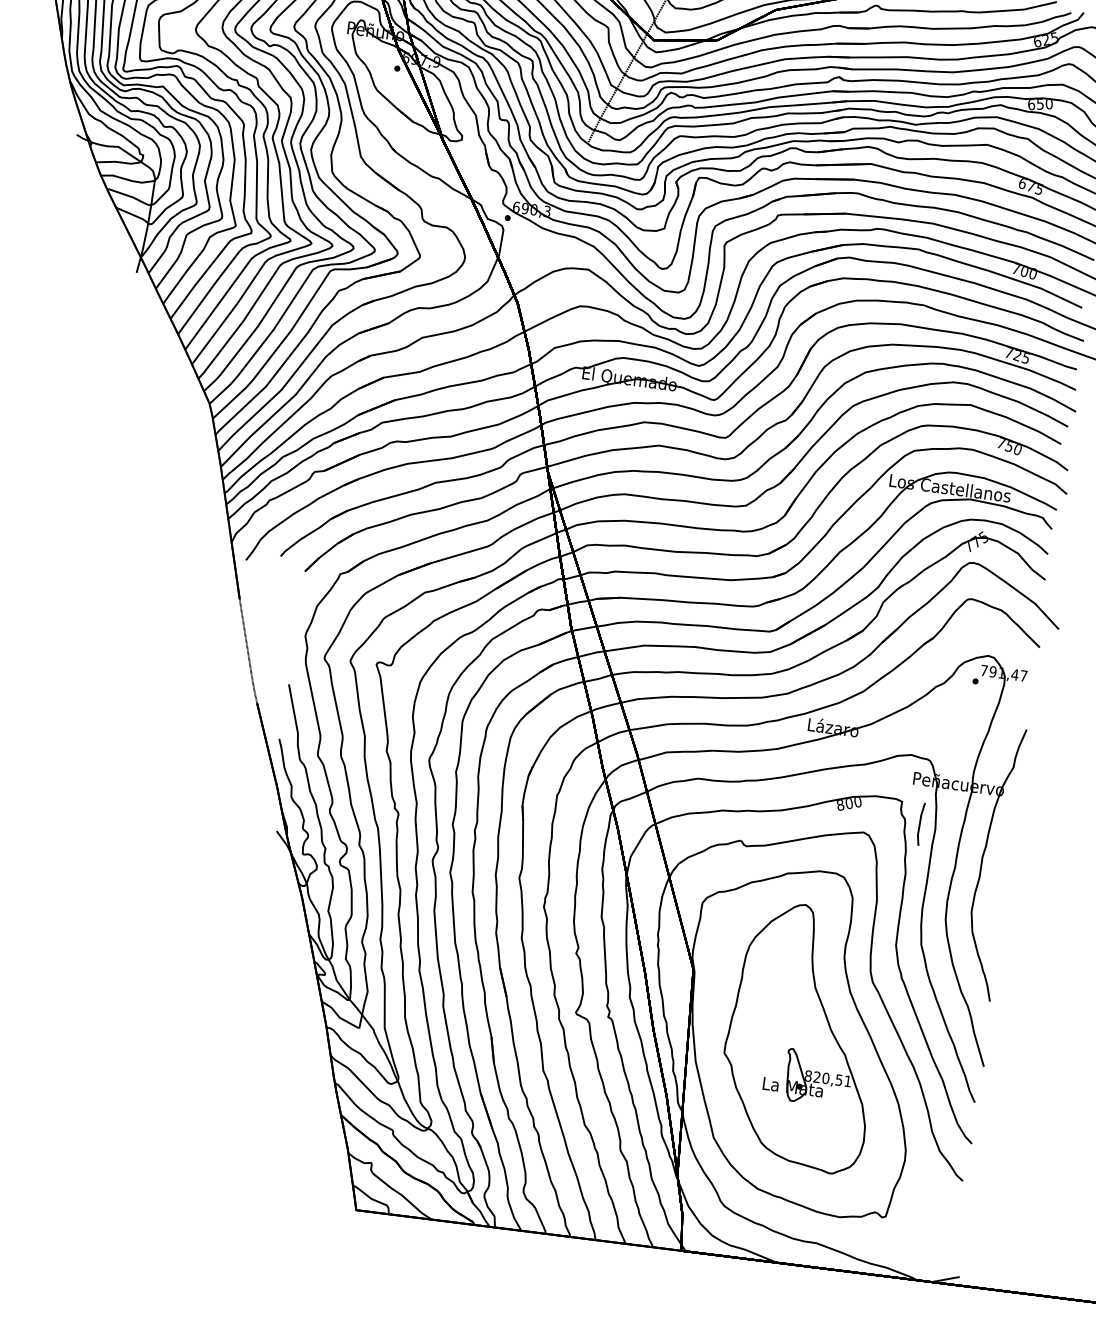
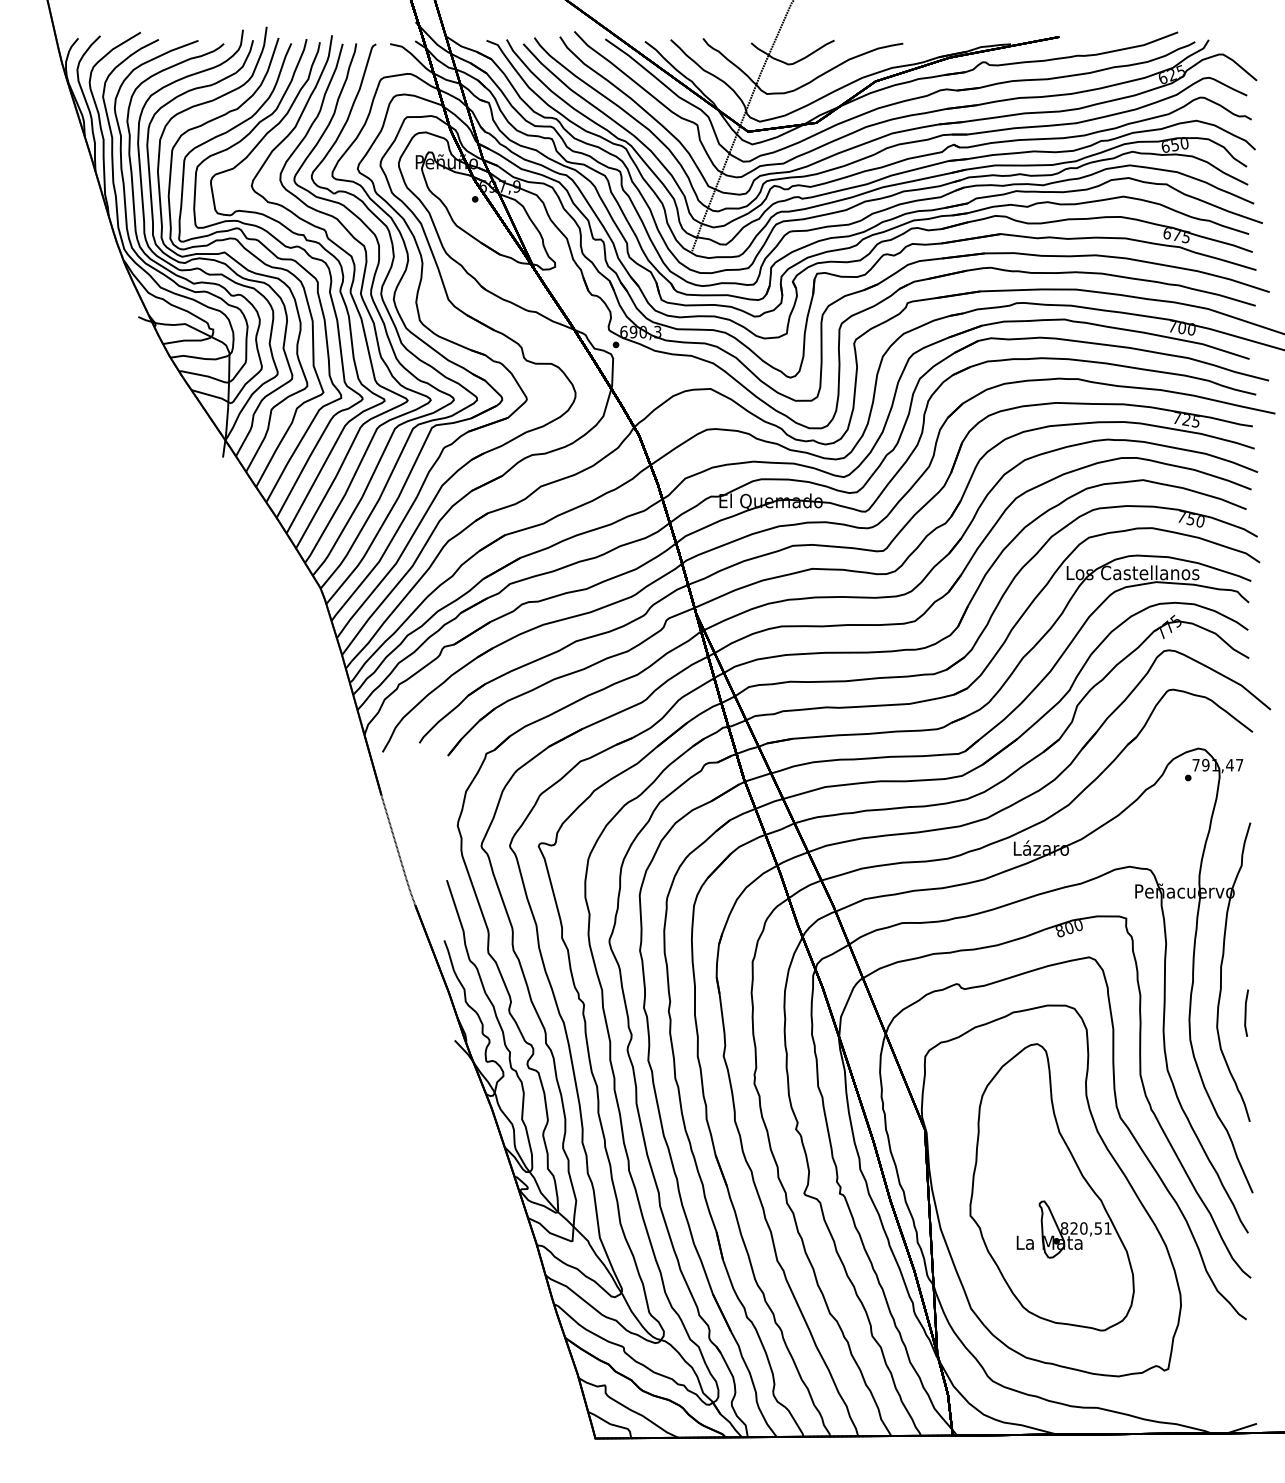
line: (920, 823) -> (1246, 1012), moved

